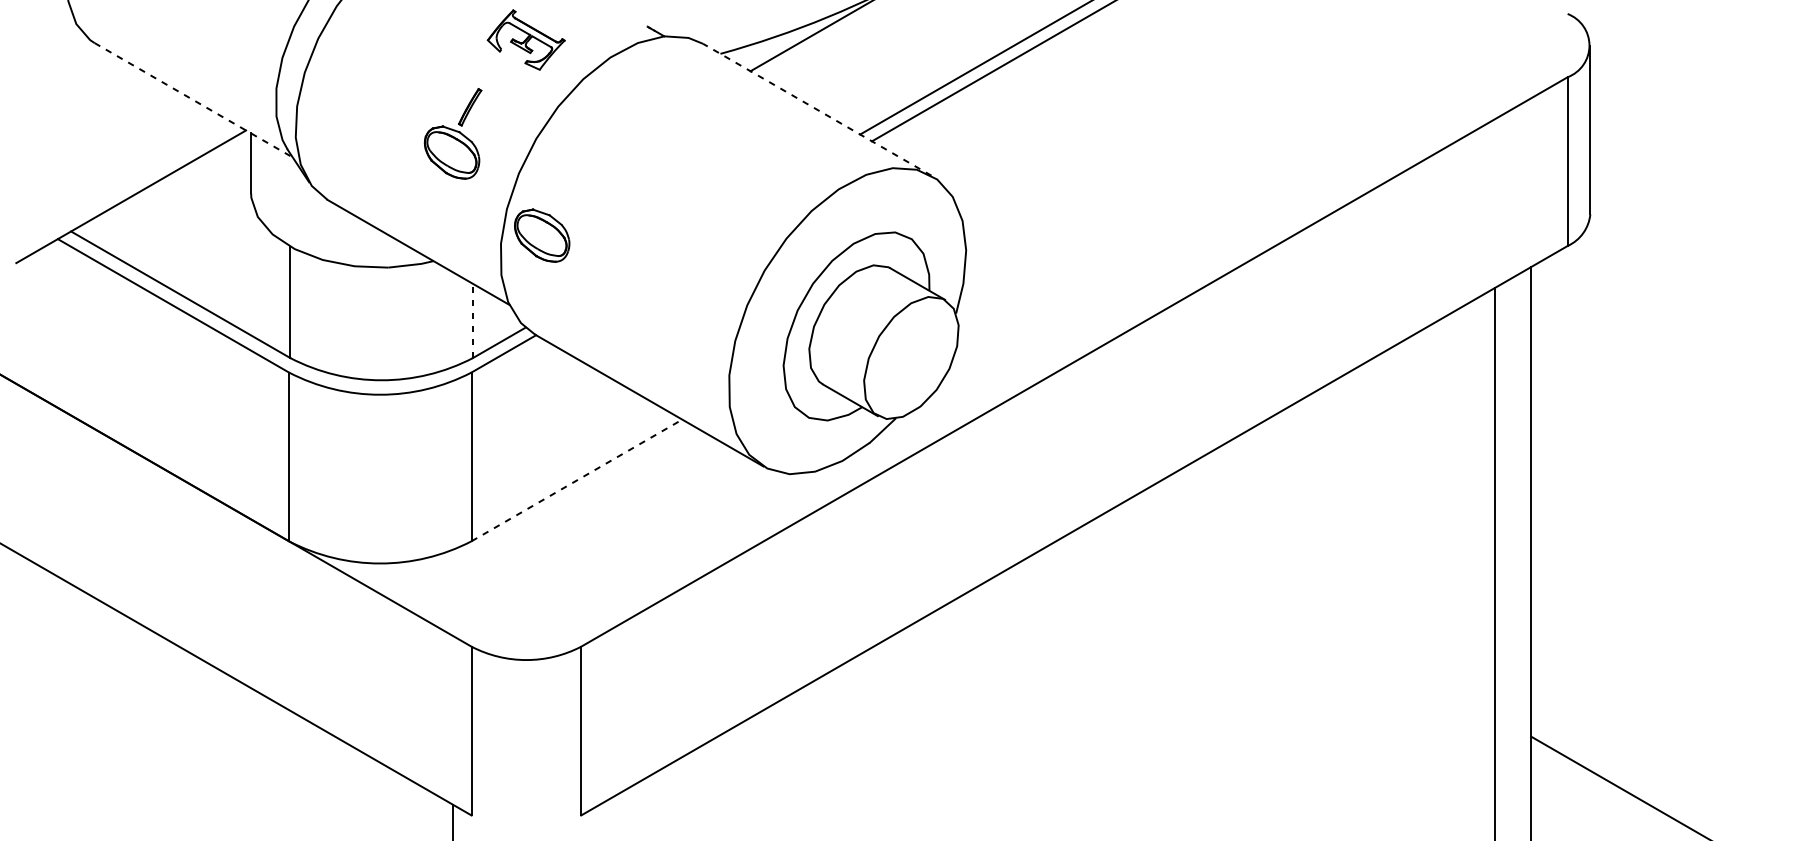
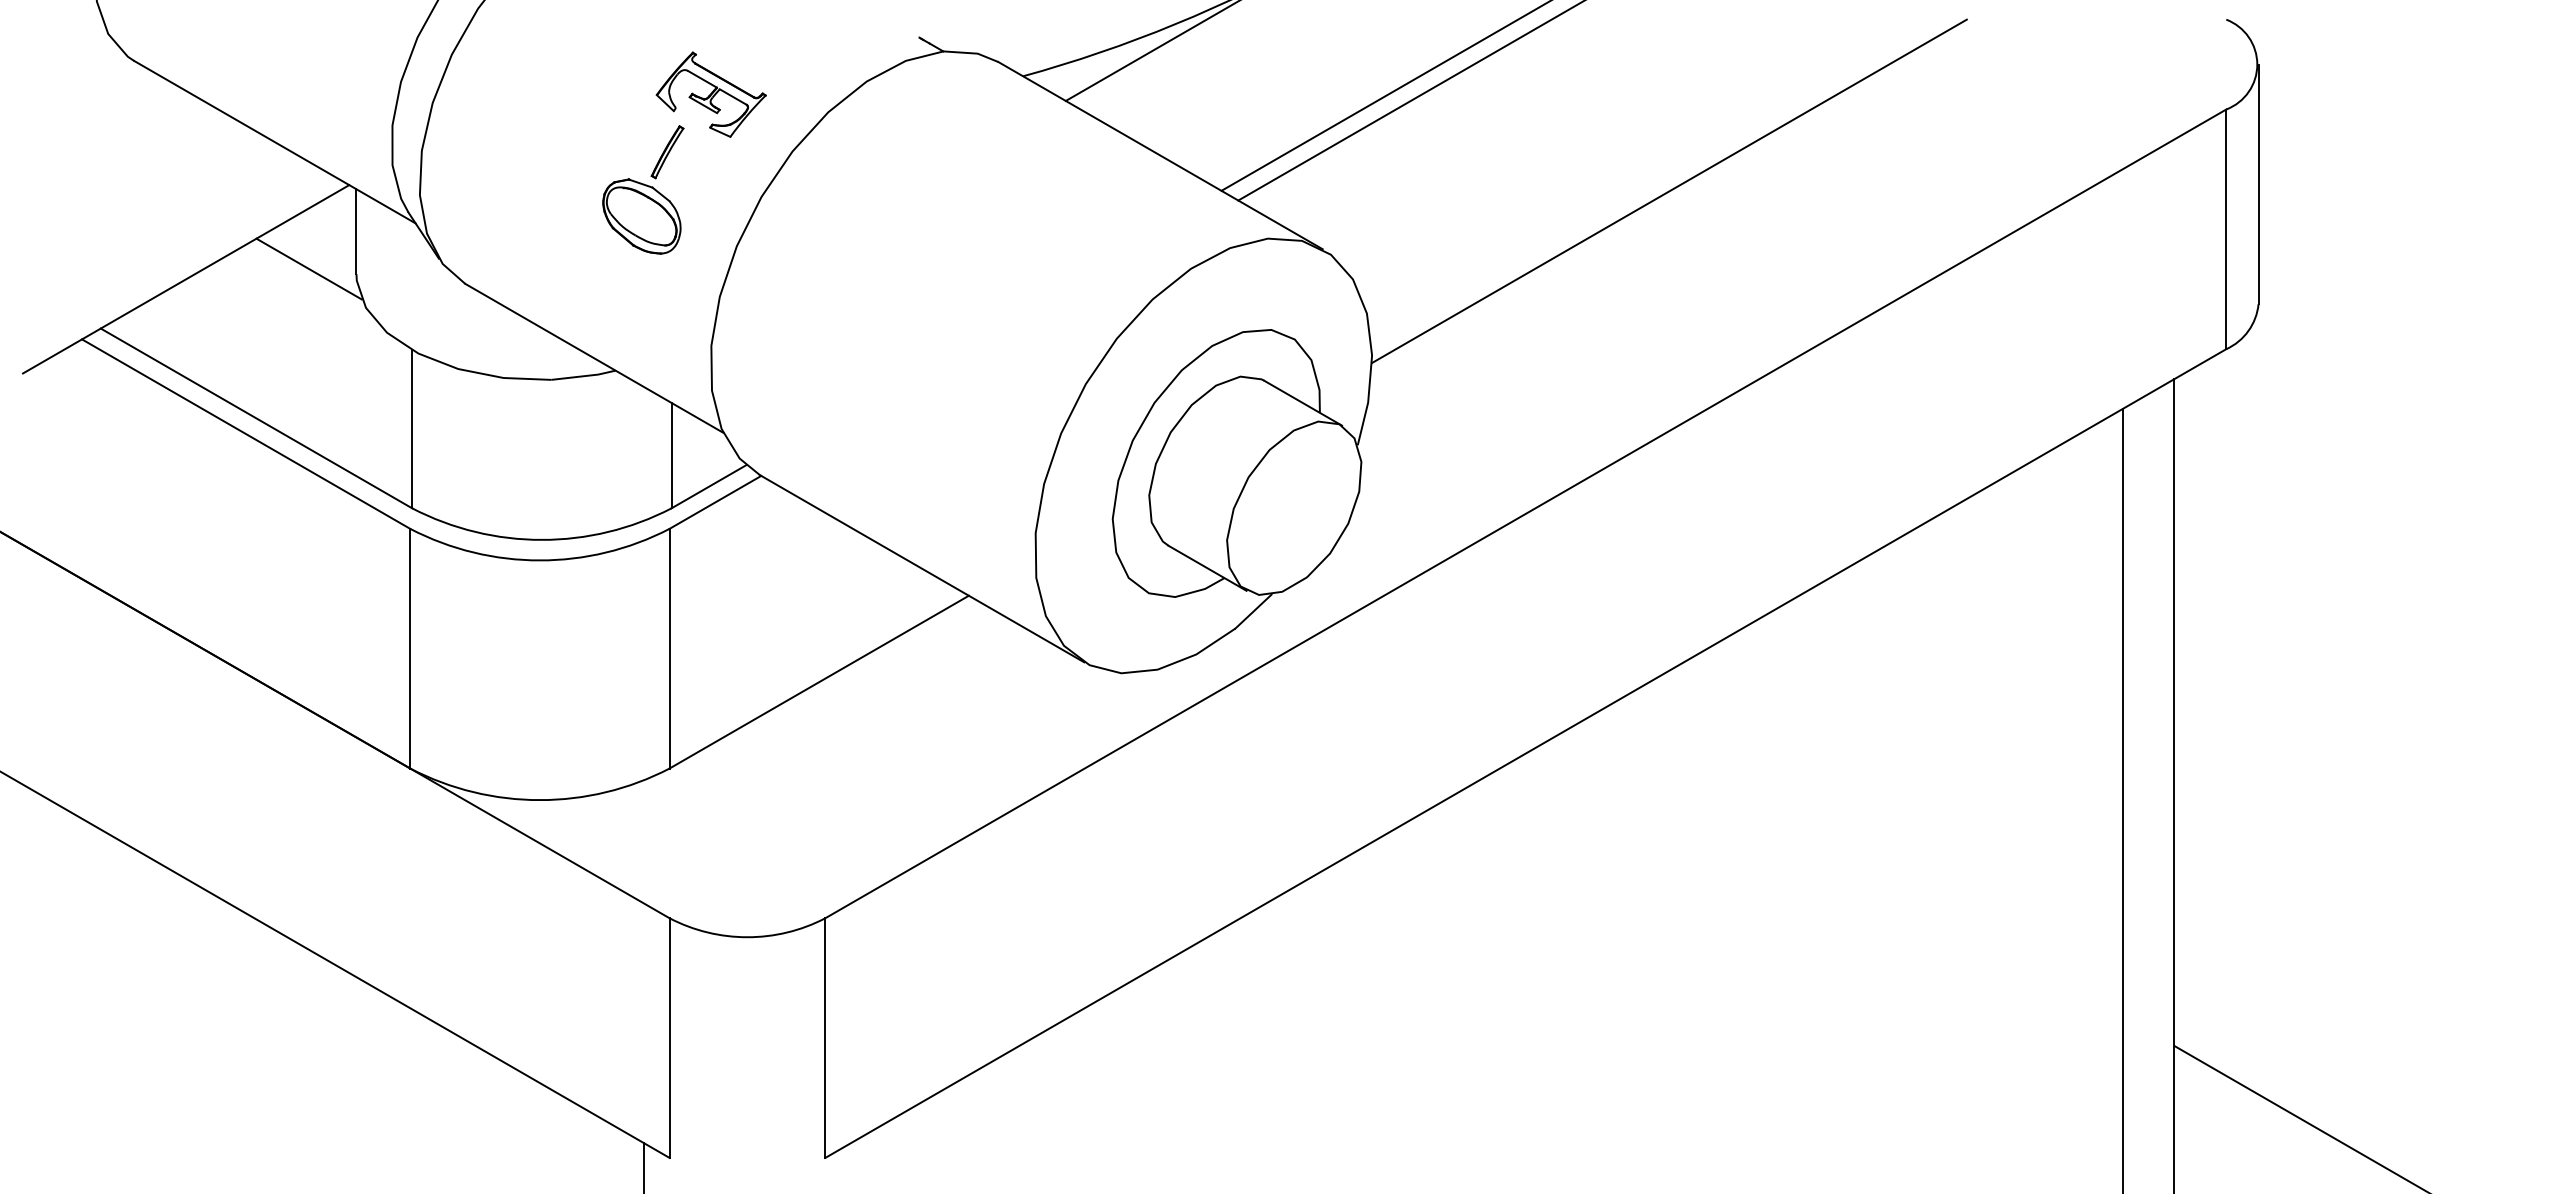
part: (525, 39) -> (710, 94), moved
line: (194, 100) -> (275, 142), dashed -> solid
line: (817, 109) -> (1160, 155), dashed -> solid
line: (1175, 134) -> (1669, 191), added
line: (217, 189) -> (308, 268), added
part: (541, 235) -> (769, 334), removed
line: (472, 320) -> (671, 455), dashed -> solid
line: (577, 480) -> (819, 682), dashed -> solid

